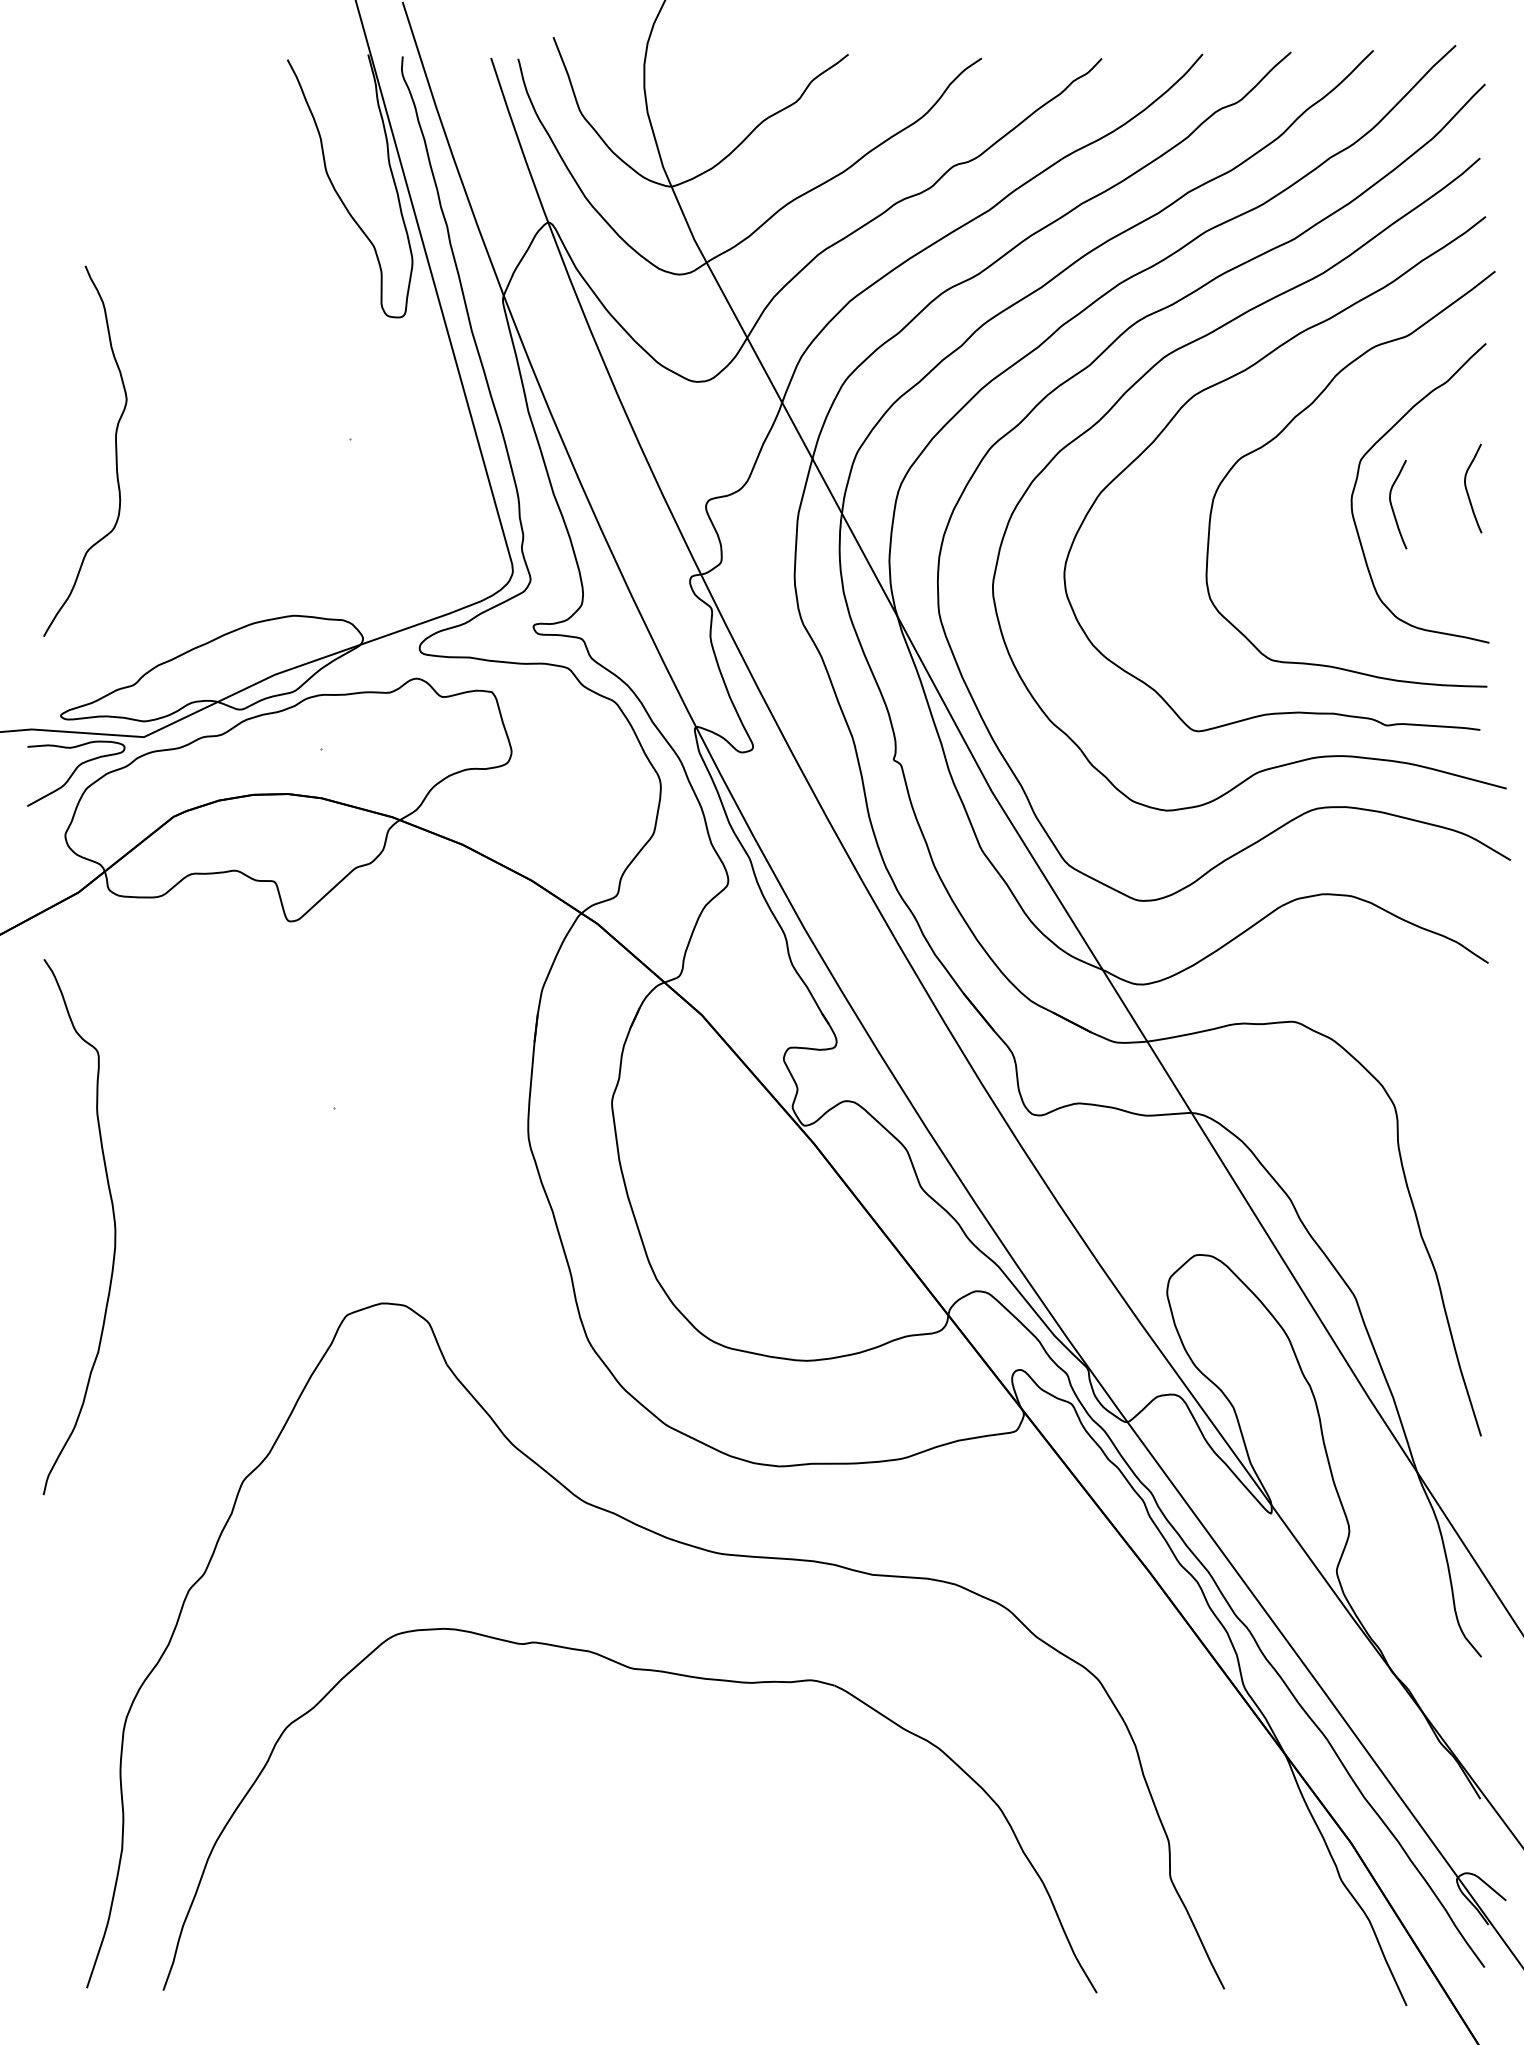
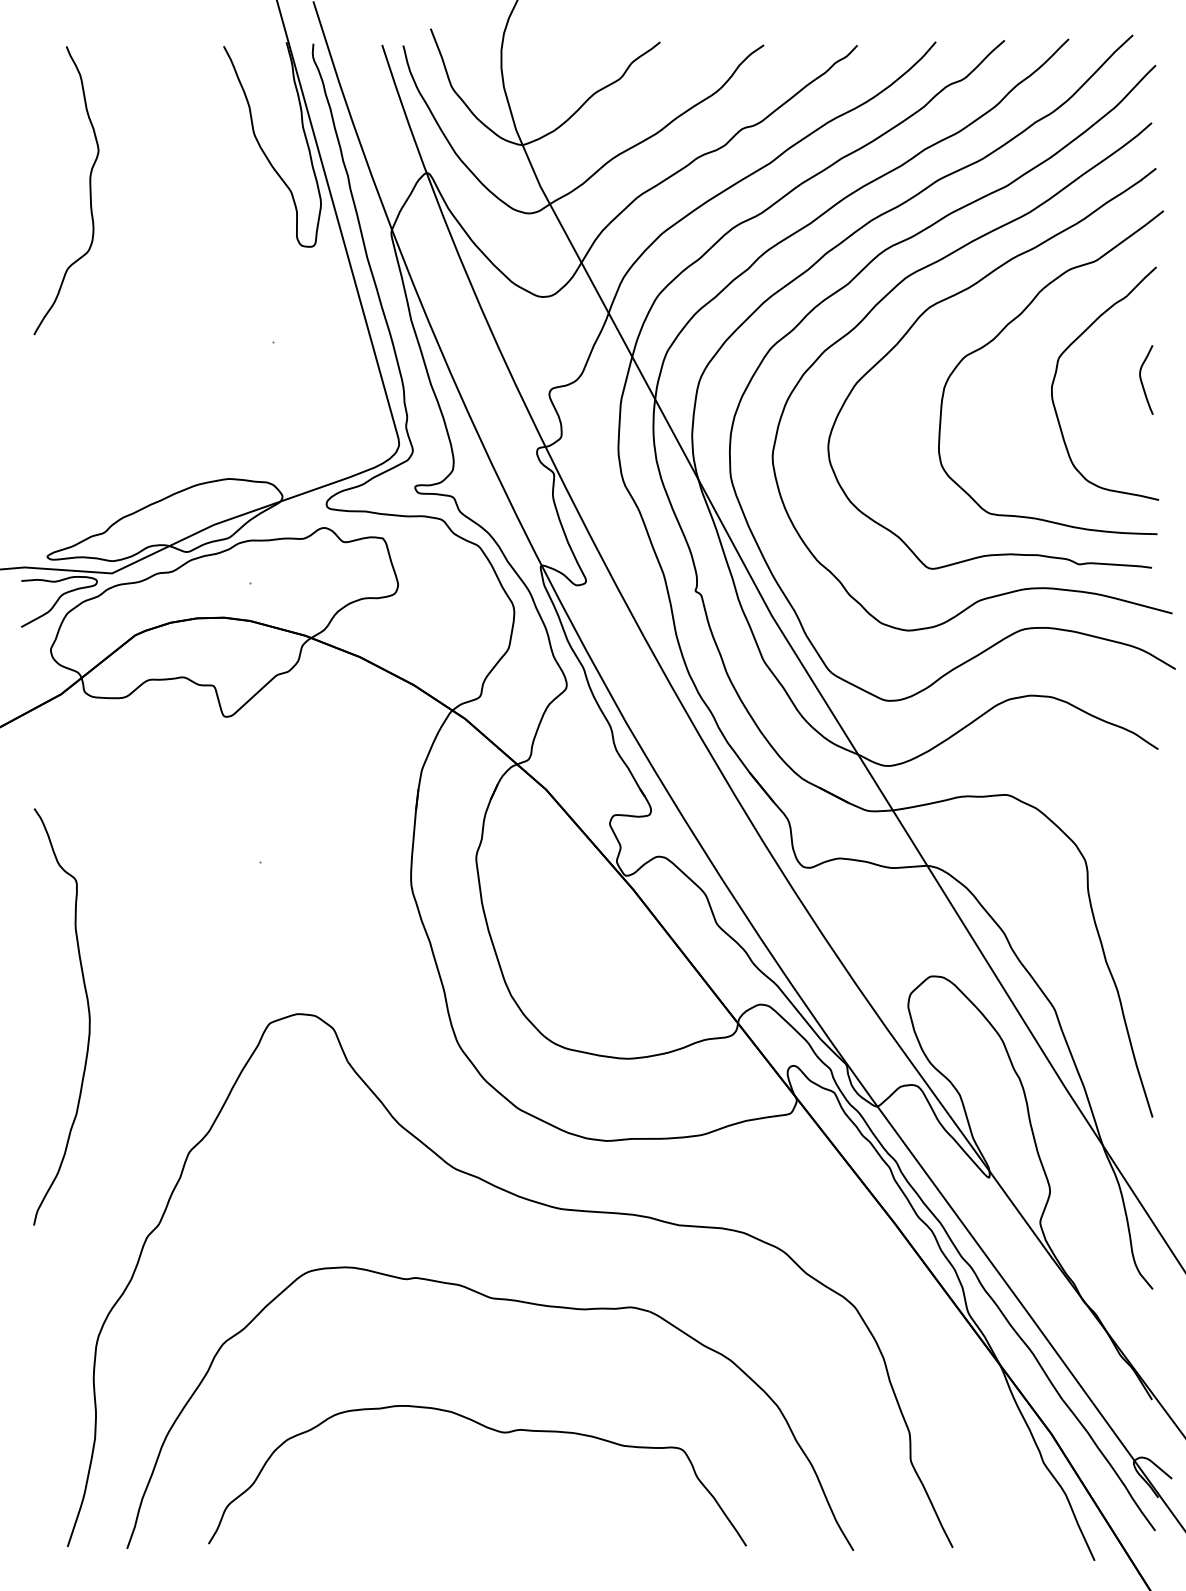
curve: (115, 450) -> (89, 190), moved
curve: (1392, 505) -> (1083, 393), removed
curve: (113, 1221) -> (88, 1012), moved
part: (633, 1838) -> (493, 1430), added

